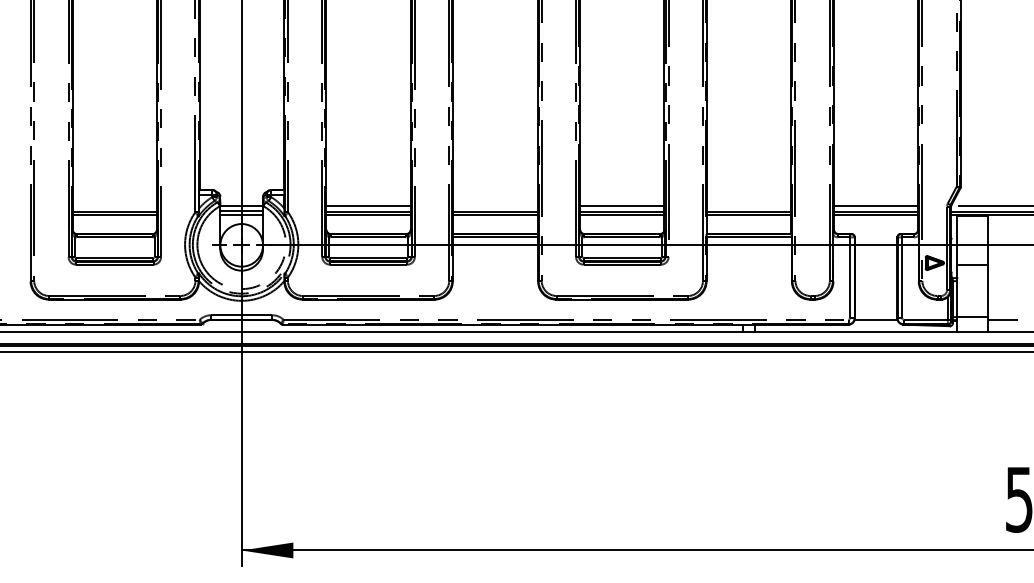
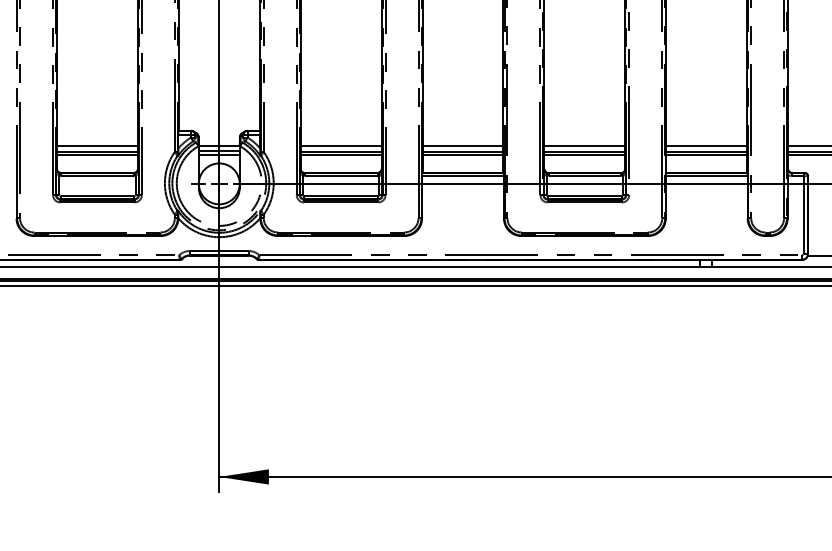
line: (114, 205) -> (97, 145), added
line: (495, 205) -> (463, 145), added
line: (749, 205) -> (706, 145), added

